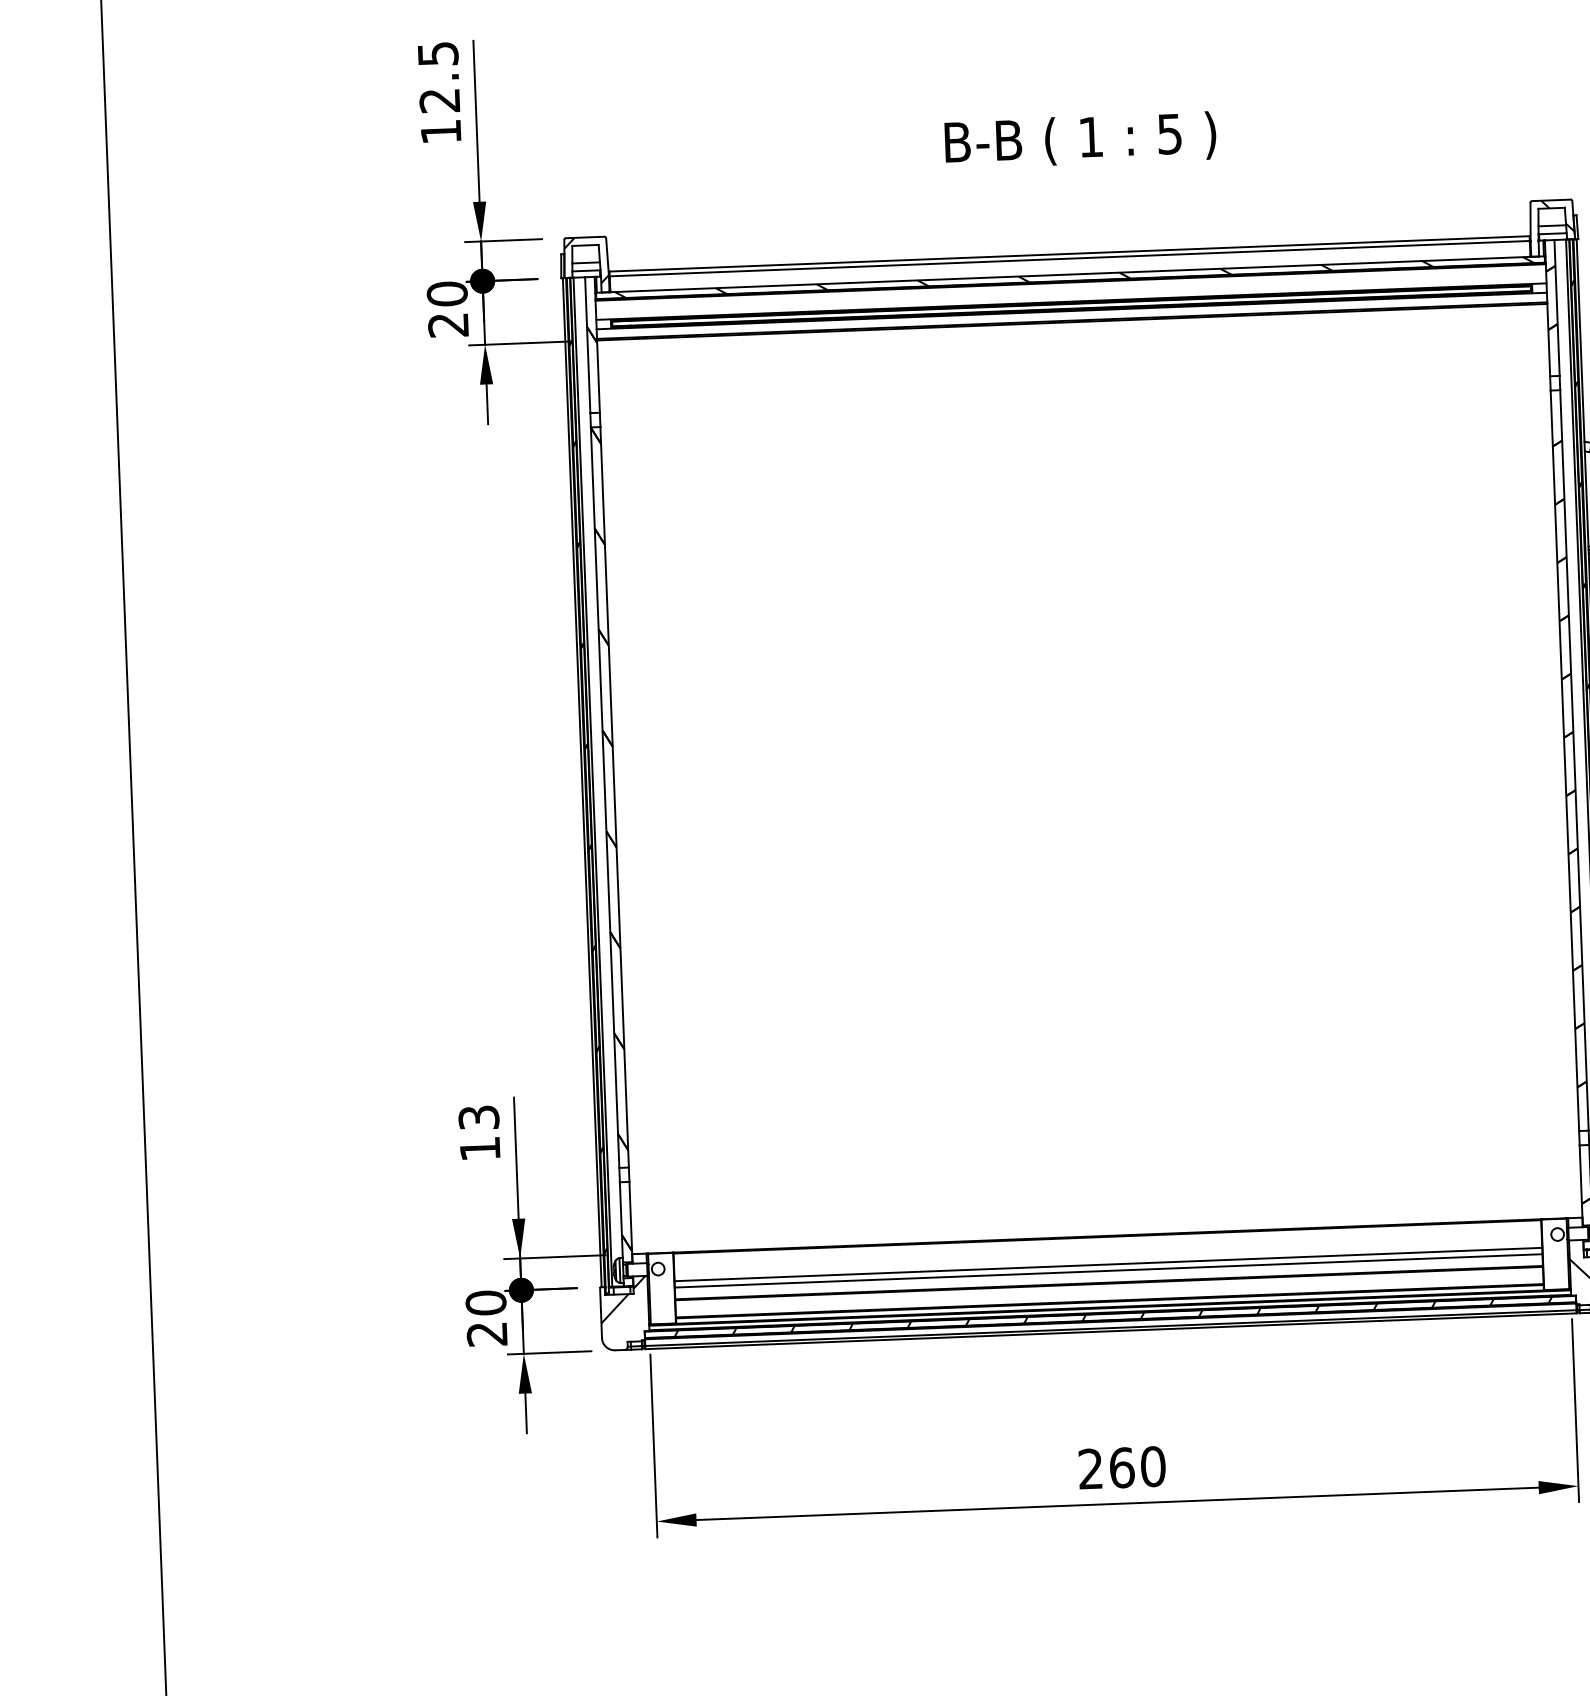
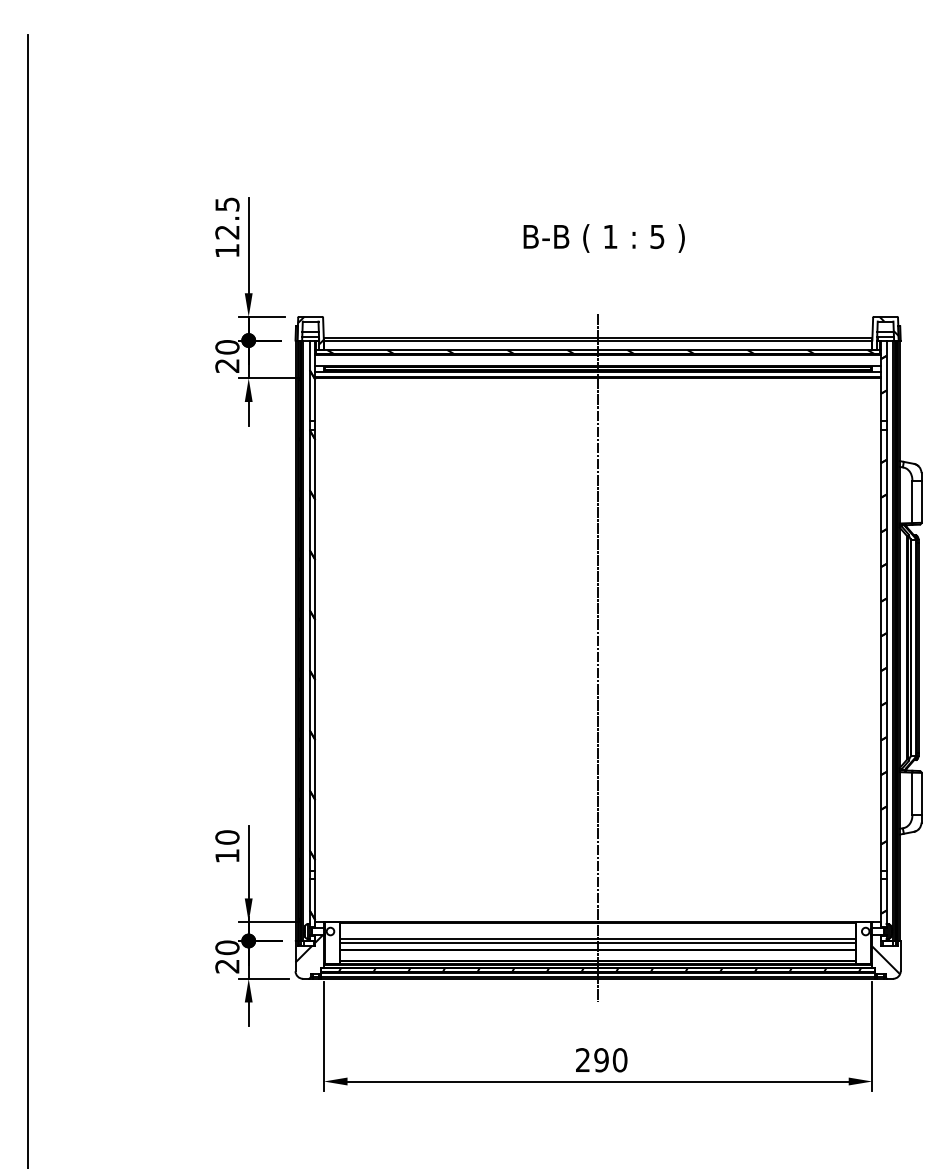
text: (1079, 140) -> (603, 238), moved
line: (1090, 792) -> (598, 658), added
text: (479, 1117) -> (227, 837), 13 -> 10
text: (1121, 1468) -> (601, 1060), 260 -> 290

